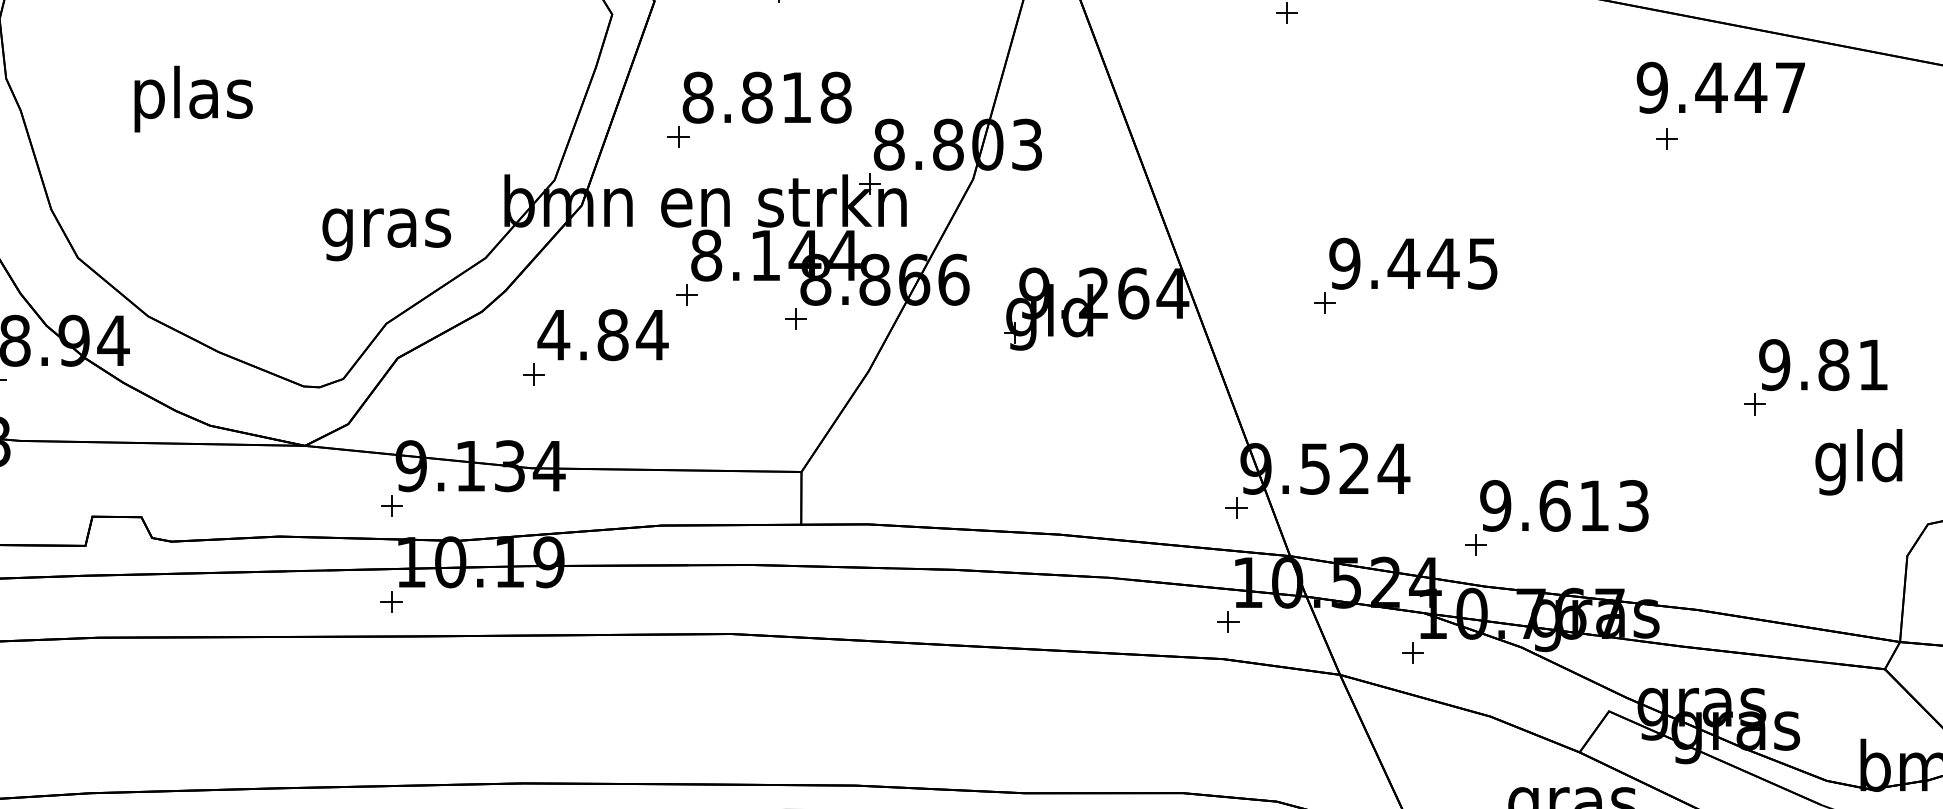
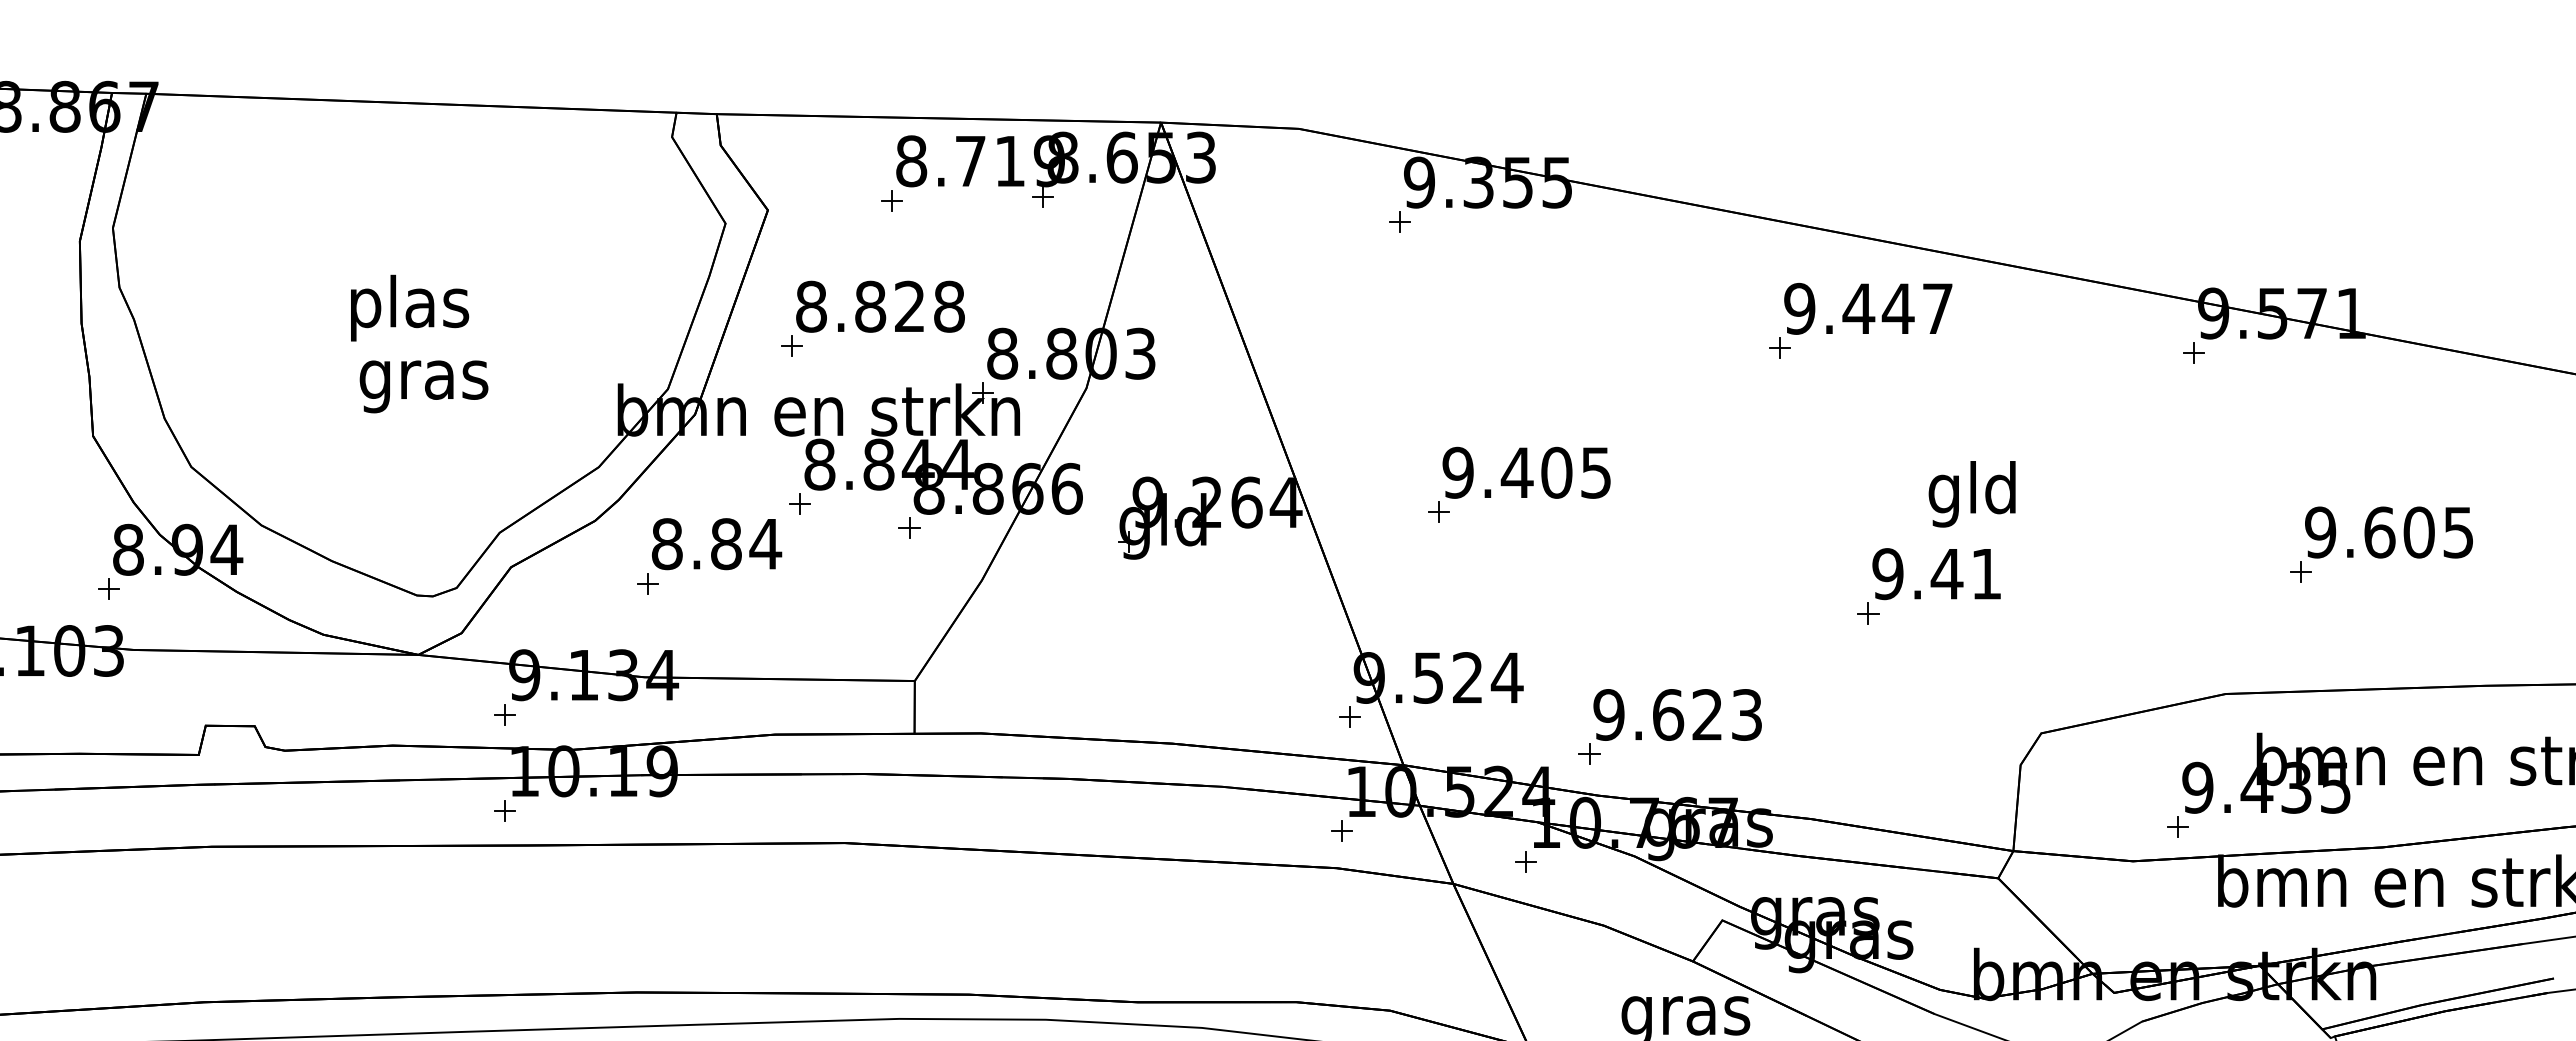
text: (1721, 87) -> (1868, 308), moved
text: (796, 96) -> (909, 305), 8.818 -> 8.828
text: (194, 98) -> (410, 307), moved
text: (386, 234) -> (423, 386), moved
text: (765, 255) -> (878, 464), 8.144 -> 8.844
text: (1443, 263) -> (1556, 472), 9.445 -> 9.405
text: (553, 335) -> (666, 544), 4.84 -> 8.84
text: (1833, 365) -> (1946, 574), 9.81 -> 9.41
text: (1858, 462) -> (1971, 494), moved
text: (1593, 505) -> (1706, 714), 9.613 -> 9.623

